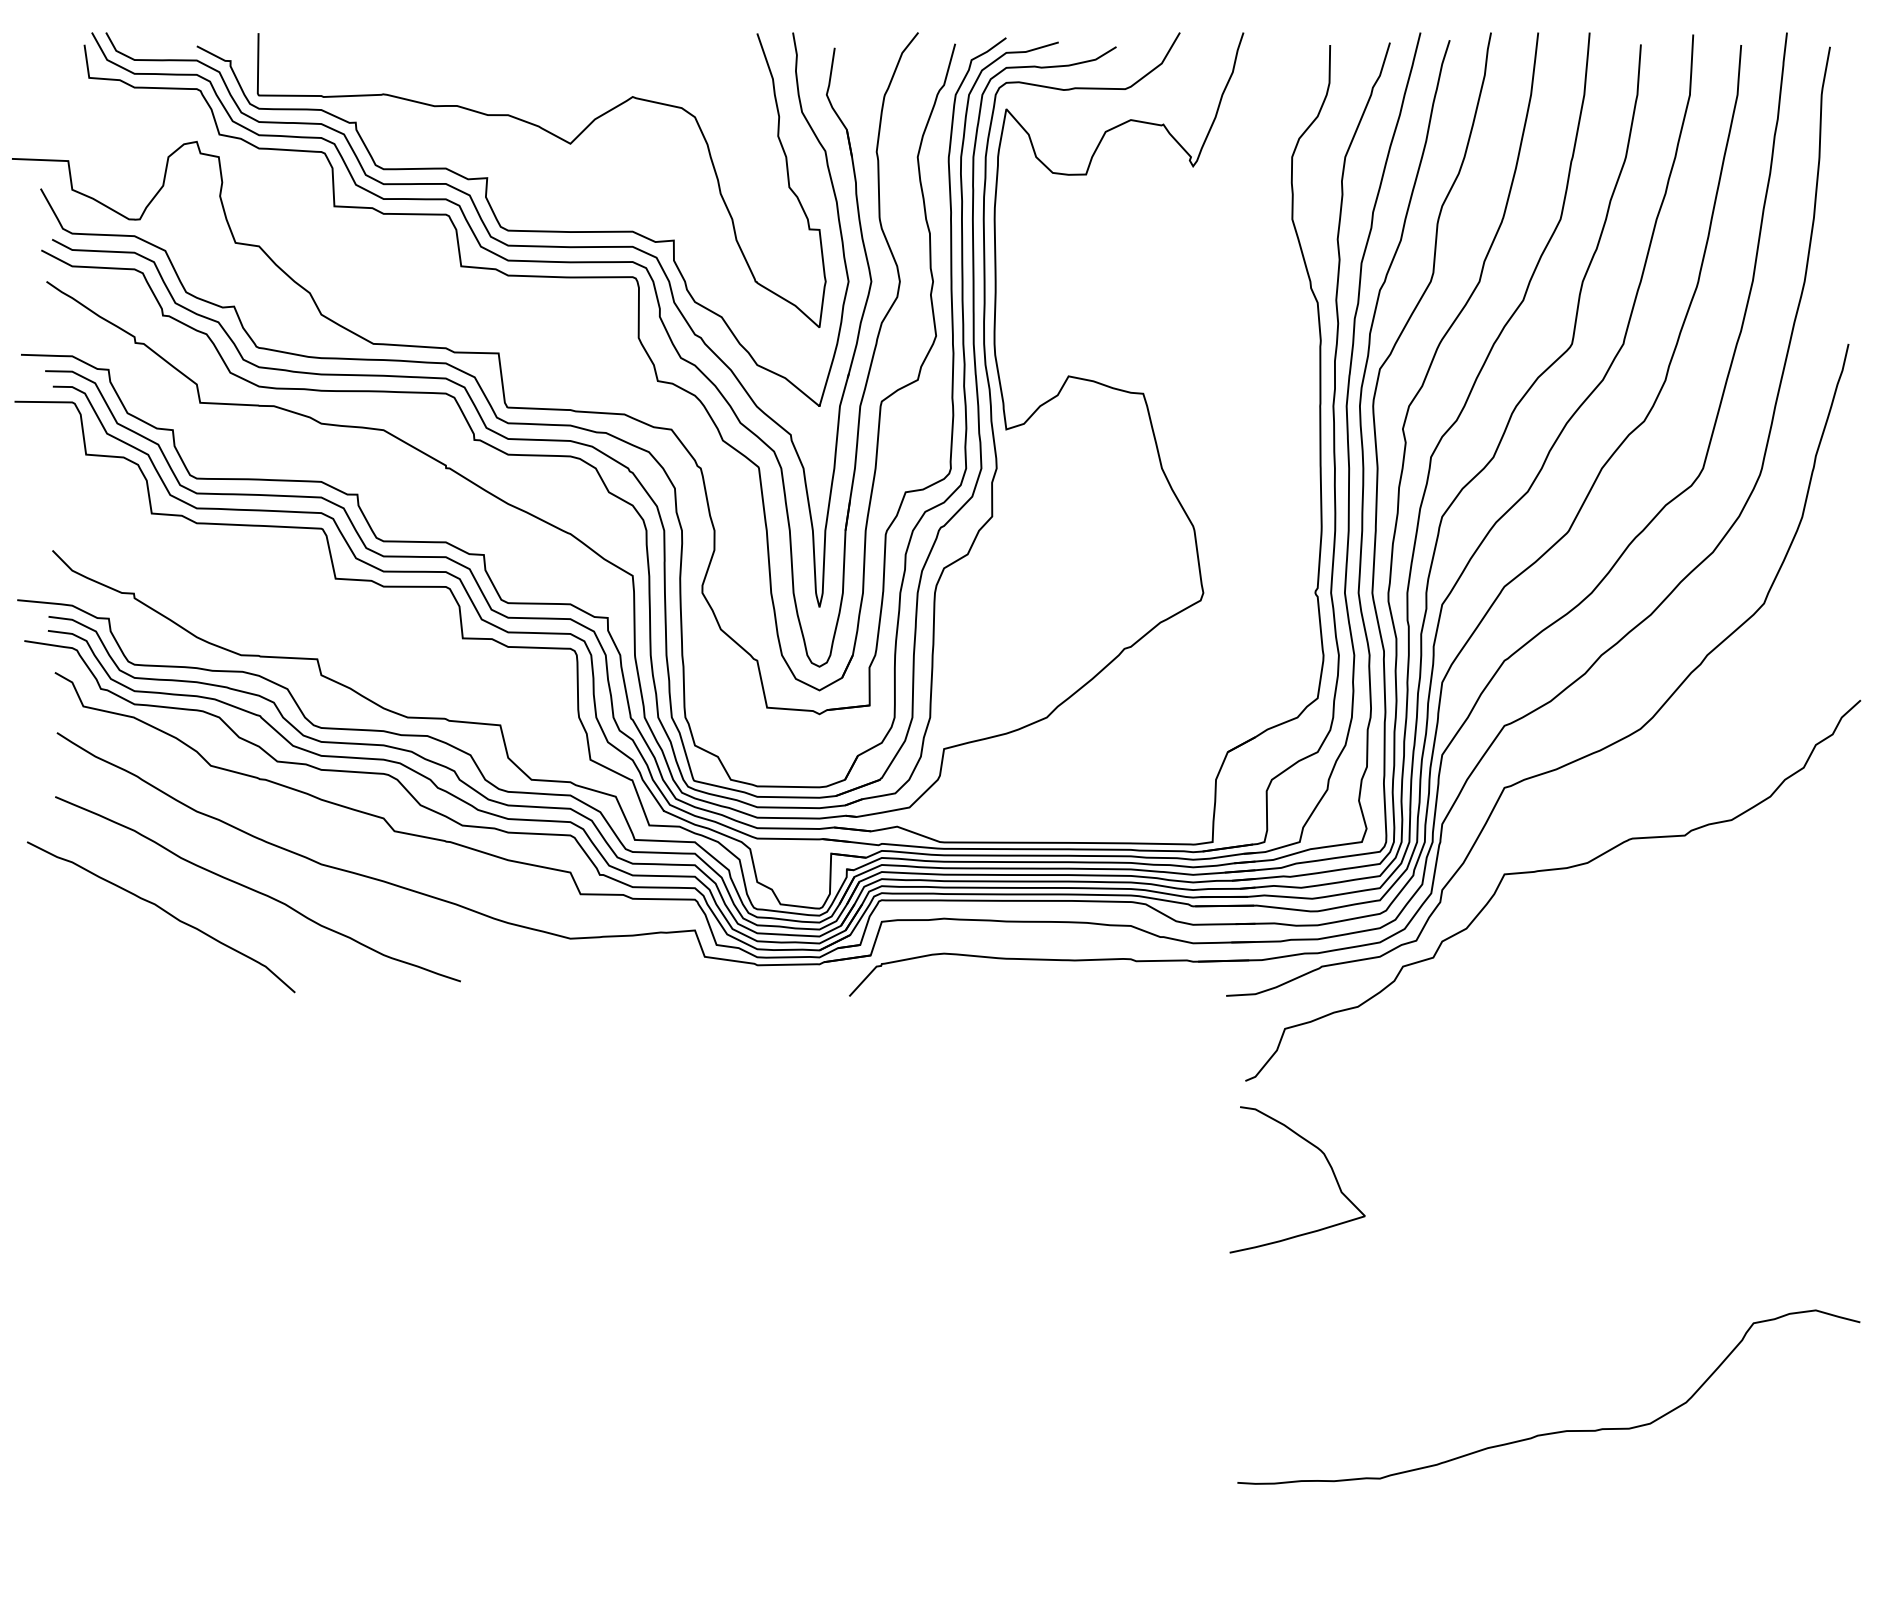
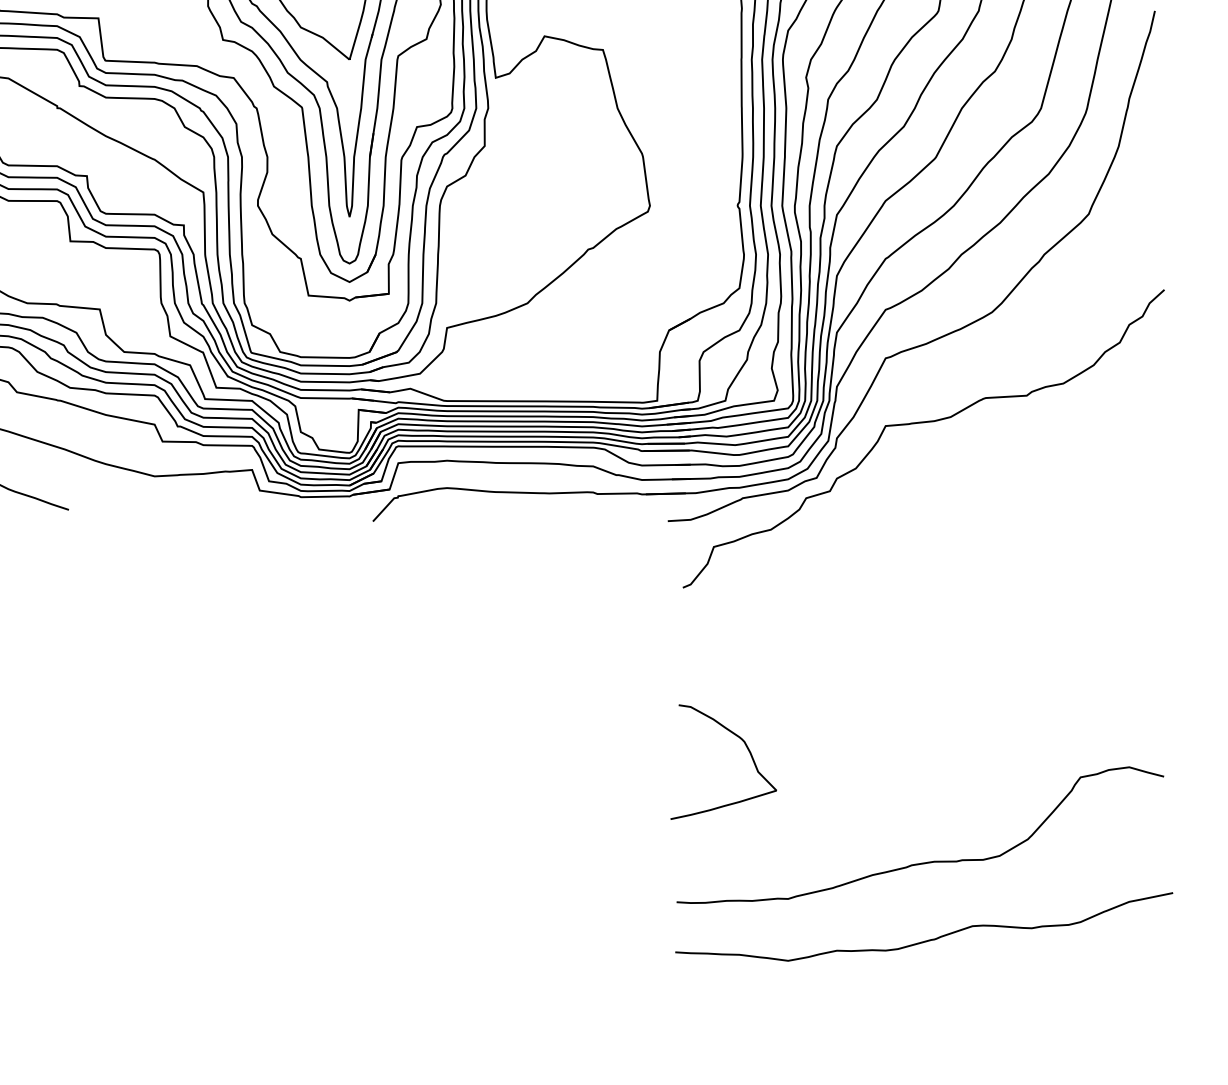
curve: (1328, 1164) -> (747, 750), moved
curve: (1556, 1531) -> (926, 940), added

